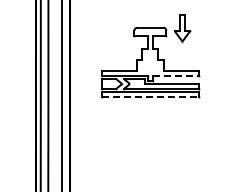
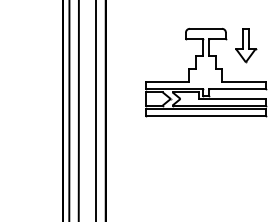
part: (182, 28) -> (245, 45), moved
line: (175, 76) -> (237, 89), dashed -> solid
line: (150, 97) -> (206, 115), dashed -> solid

